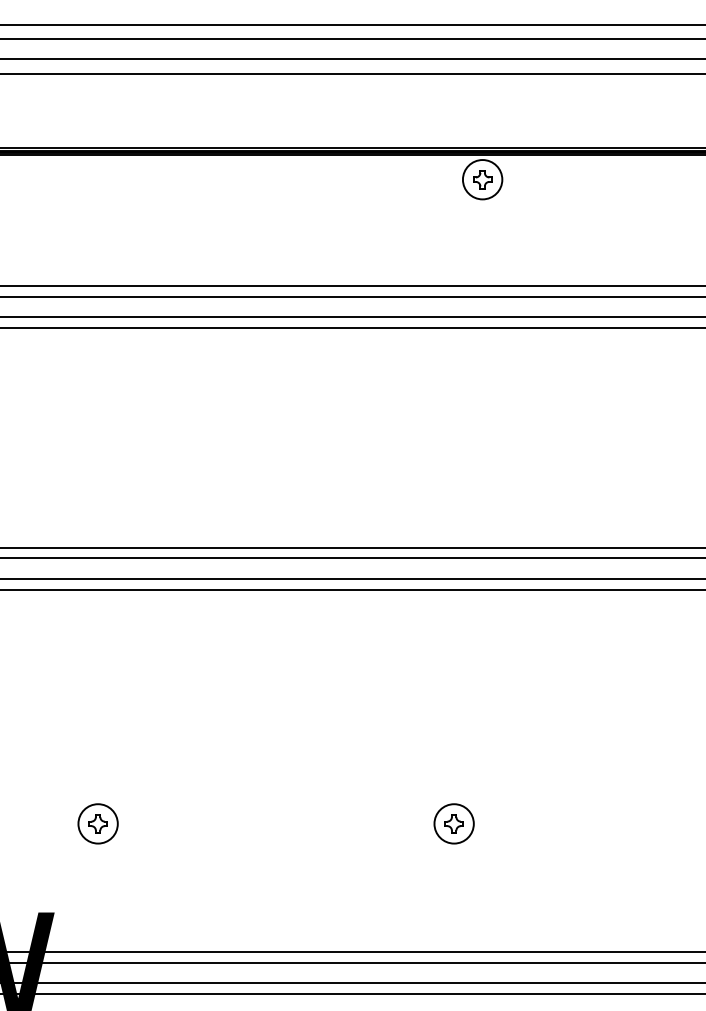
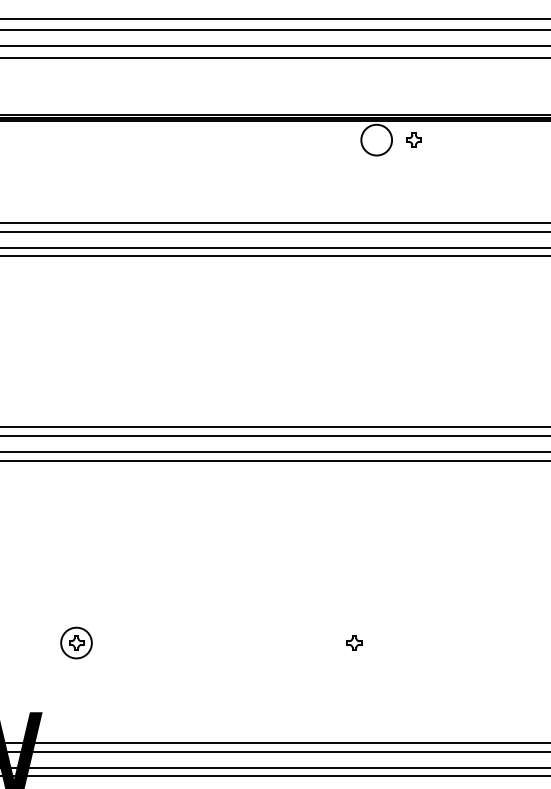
part: (482, 179) -> (414, 139), moved
circle: (453, 823) -> (353, 642), removed

